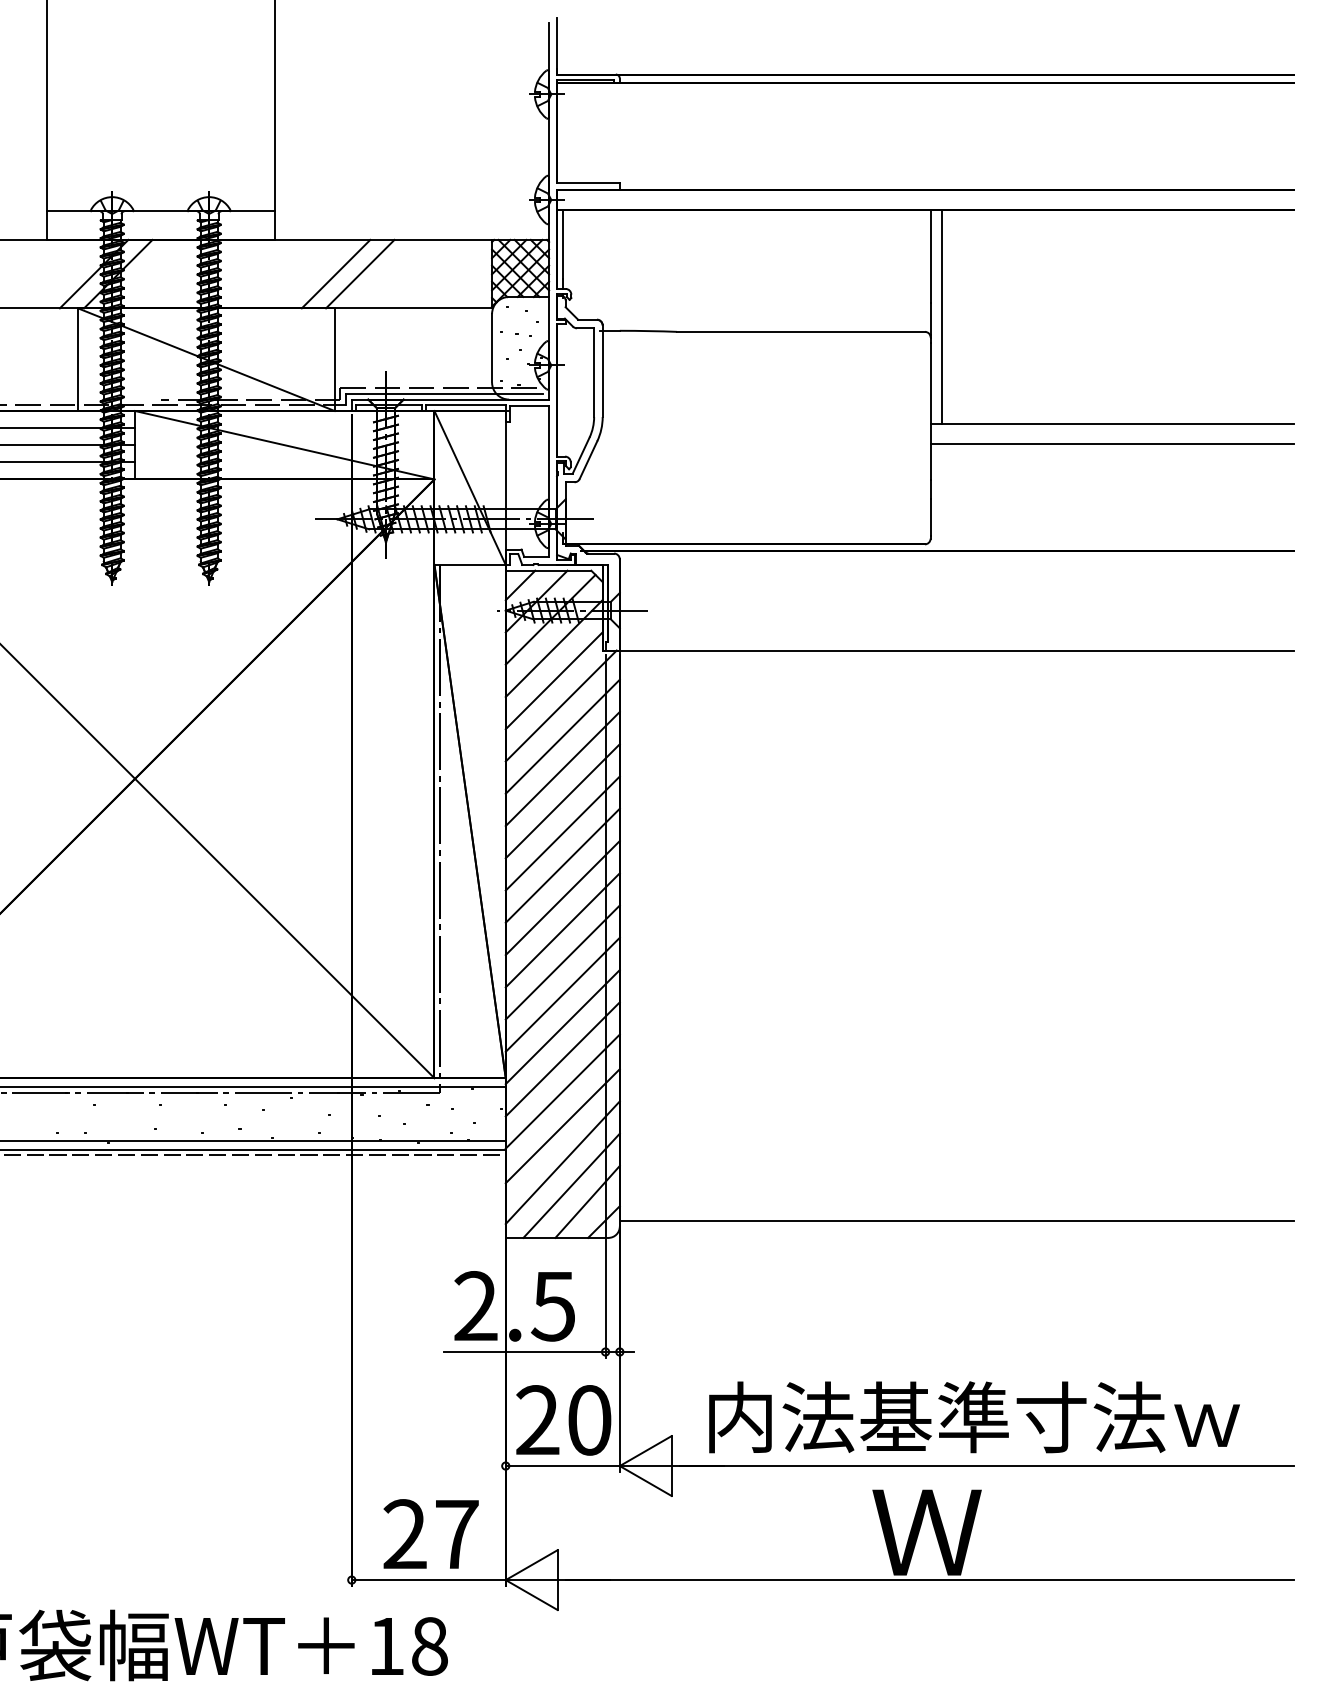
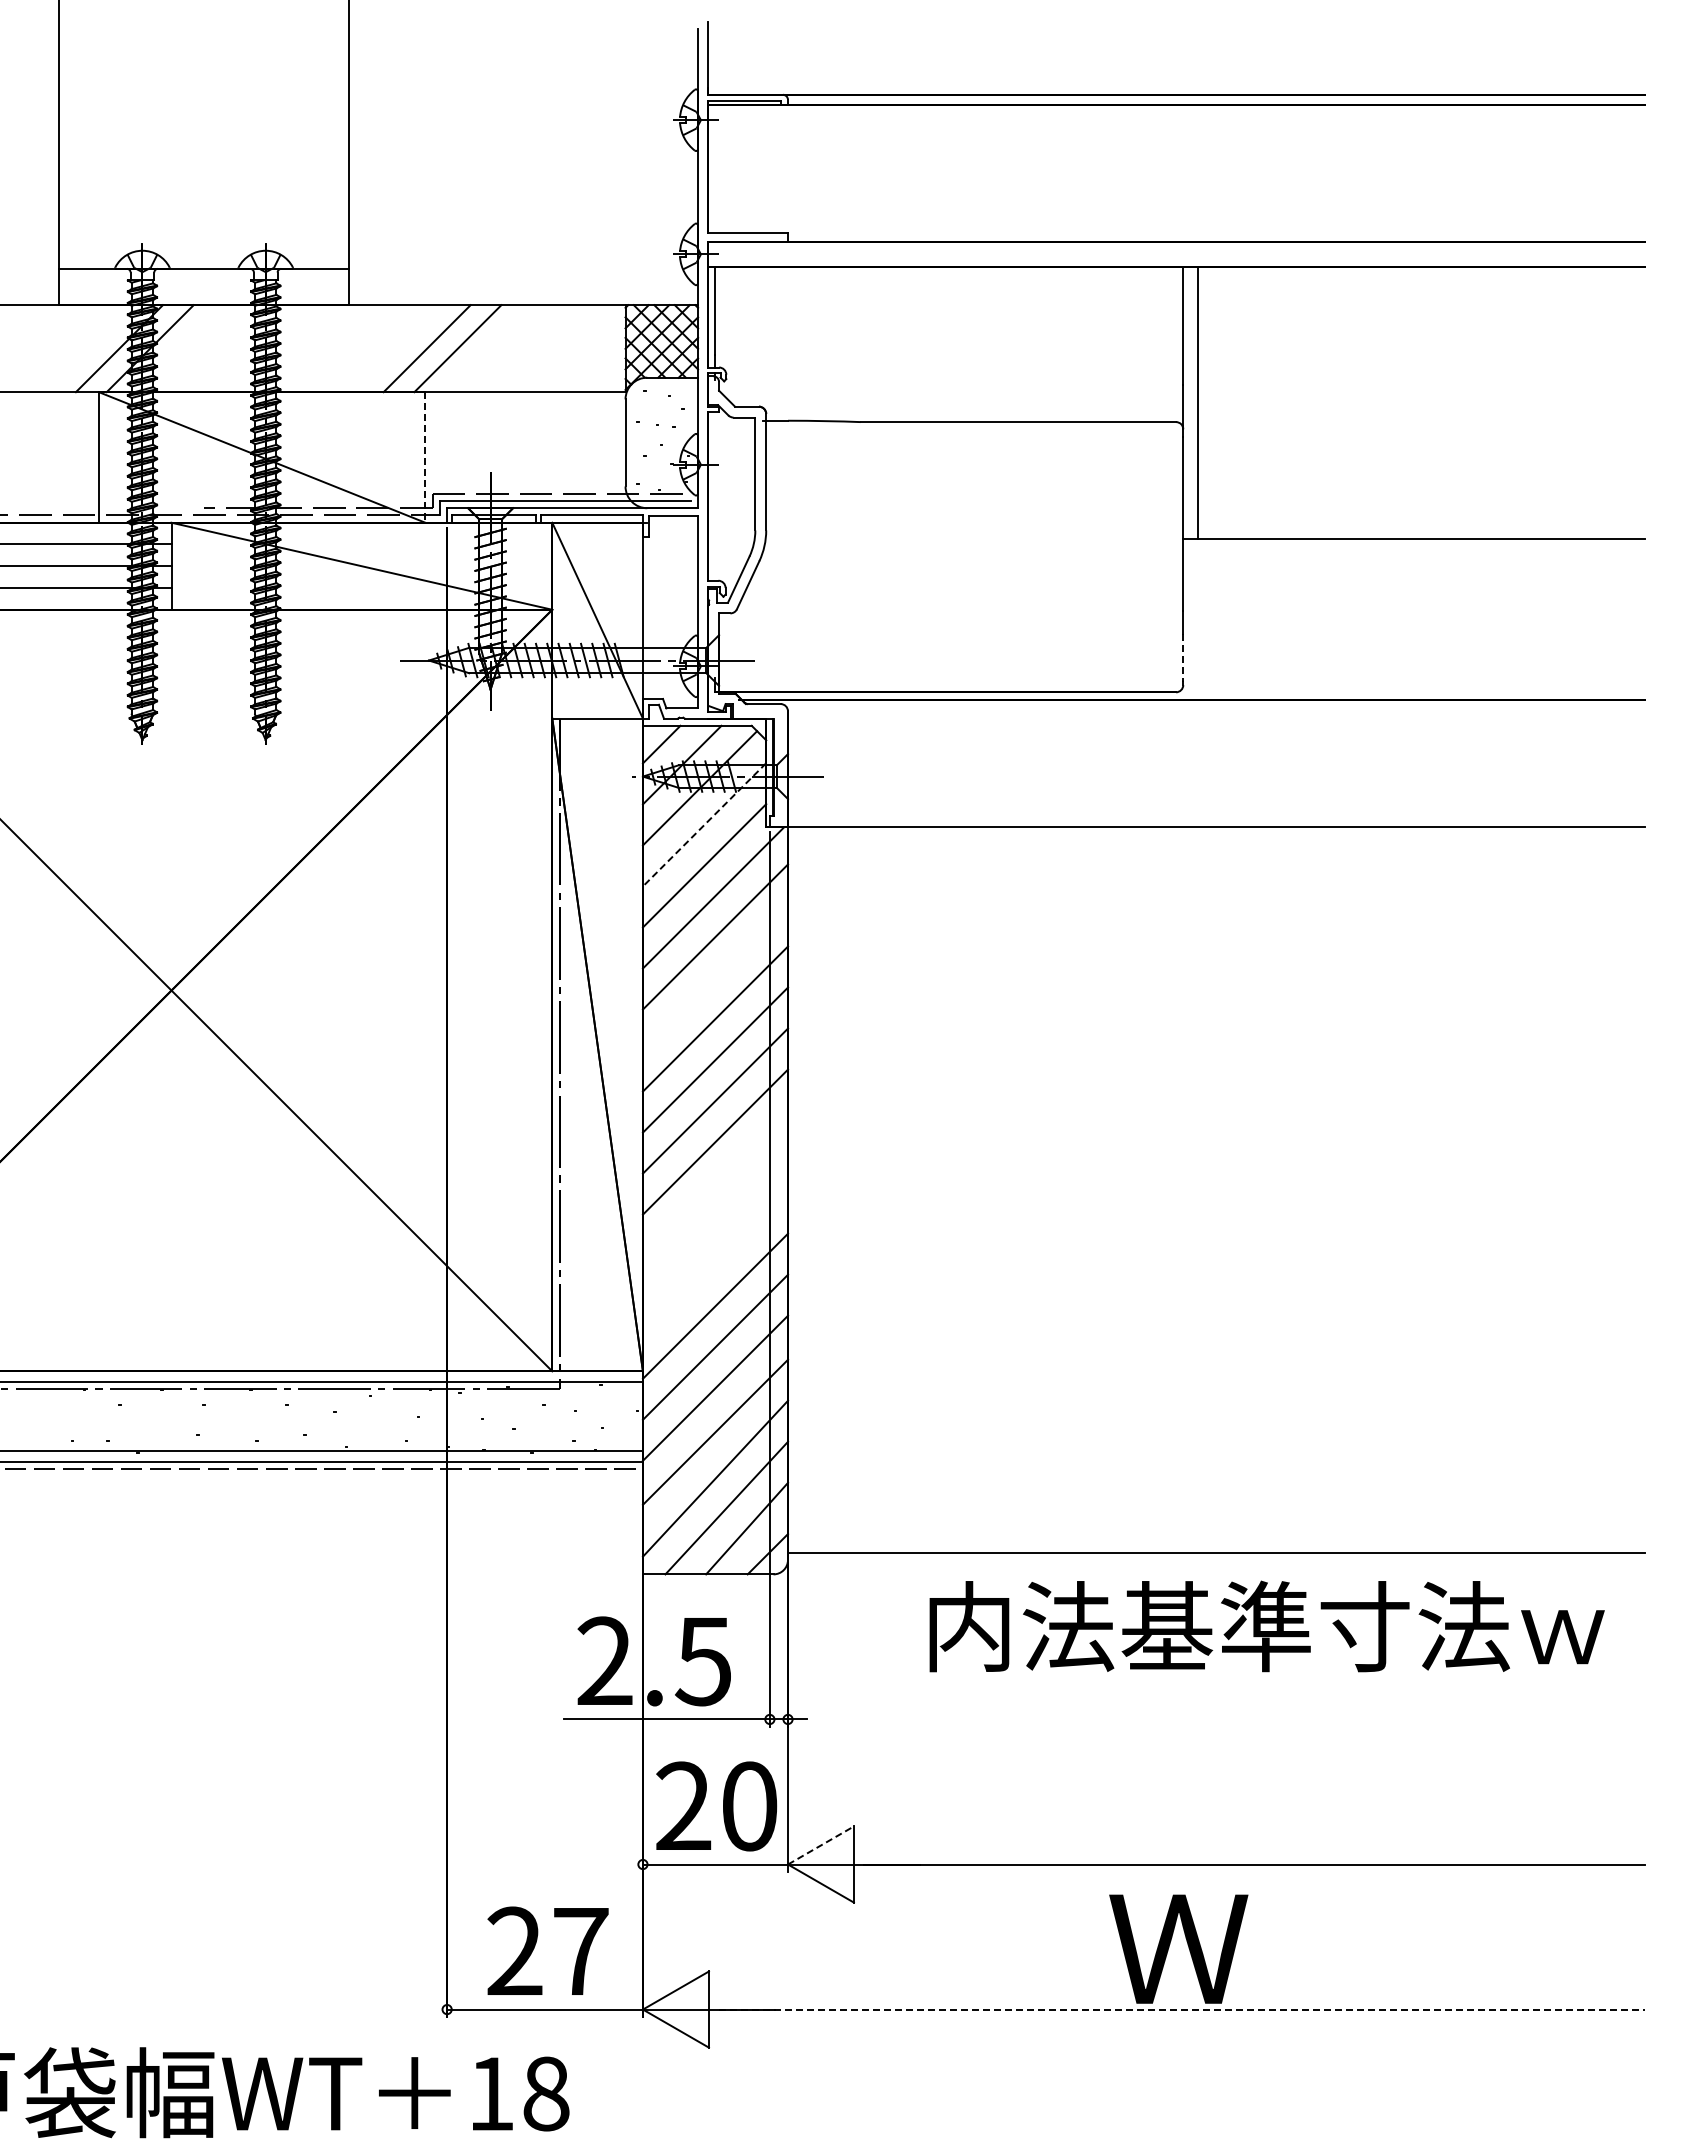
line: (334, 359) -> (425, 457), solid -> dashed
line: (1111, 443) -> (1413, 564), removed
line: (930, 517) -> (1183, 658), solid -> dashed
line: (554, 649) -> (704, 825), solid -> dashed
line: (562, 768) -> (715, 977), removed
line: (562, 929) -> (715, 1182), removed
line: (562, 962) -> (715, 1223), removed
line: (562, 994) -> (715, 1264), removed
text: (974, 1417) -> (1266, 1626), moved
line: (646, 1451) -> (821, 1845), solid -> dashed
line: (929, 1580) -> (1181, 2009), solid -> dashed

